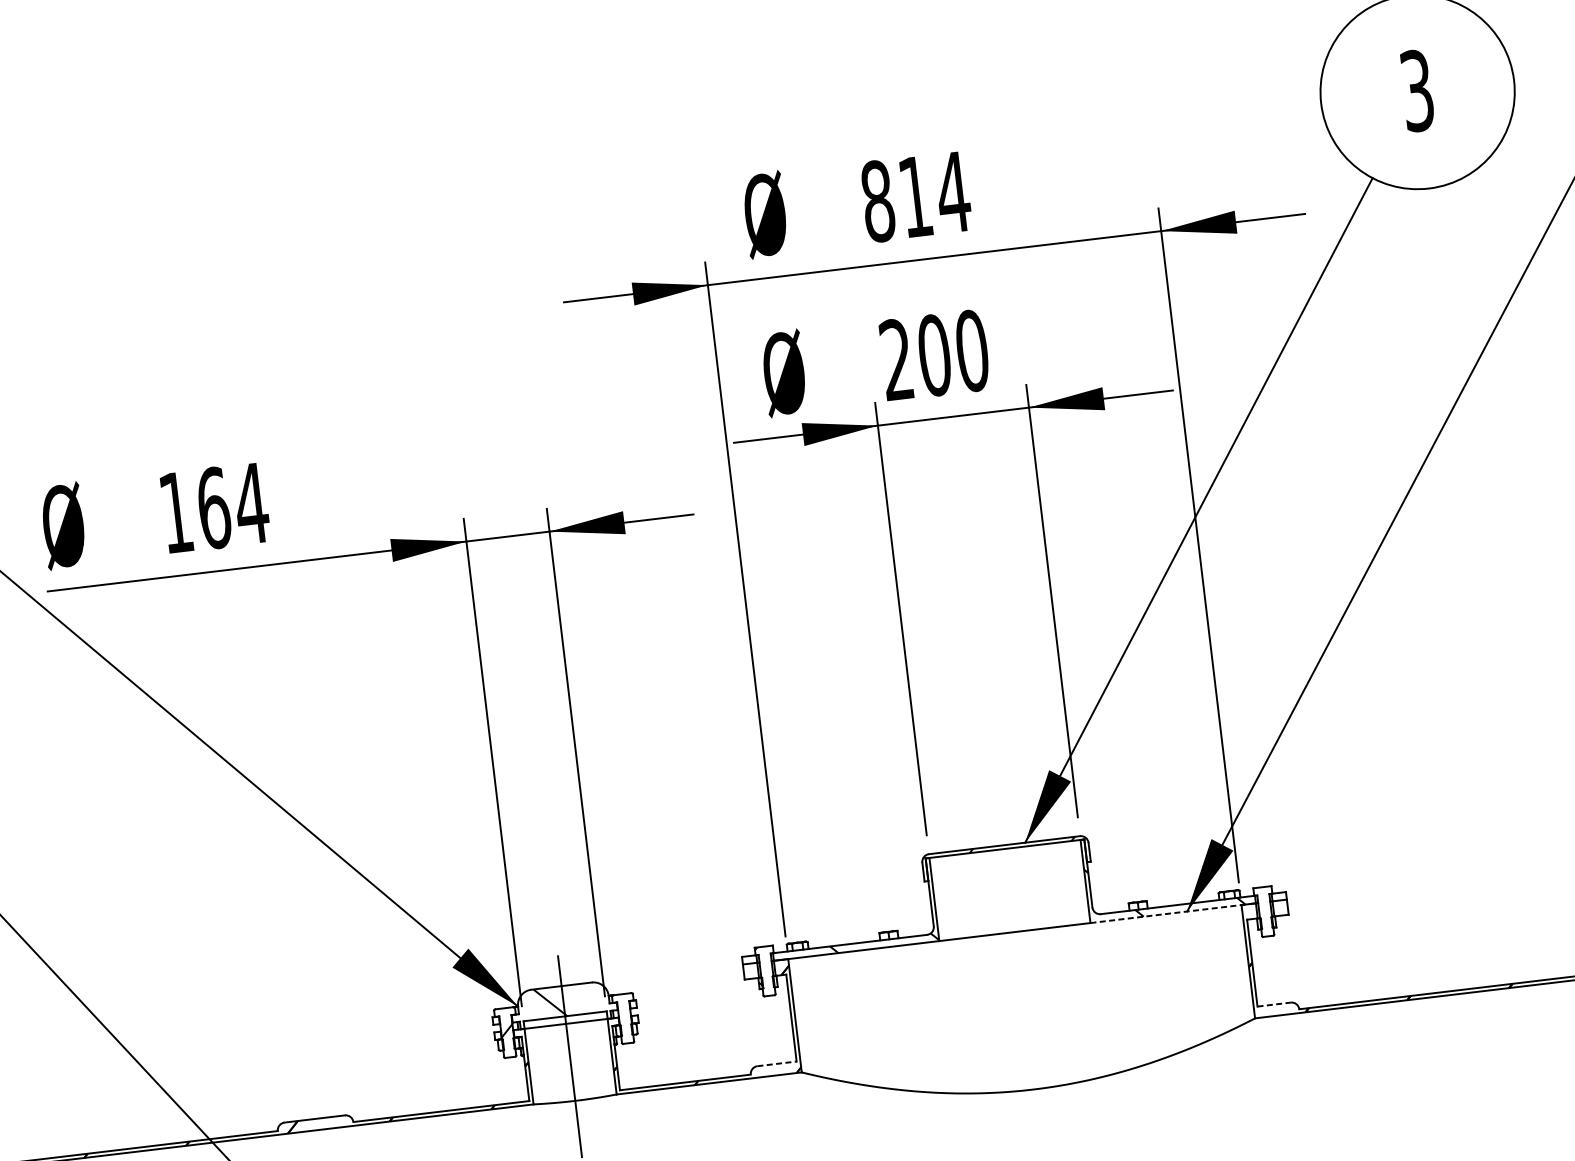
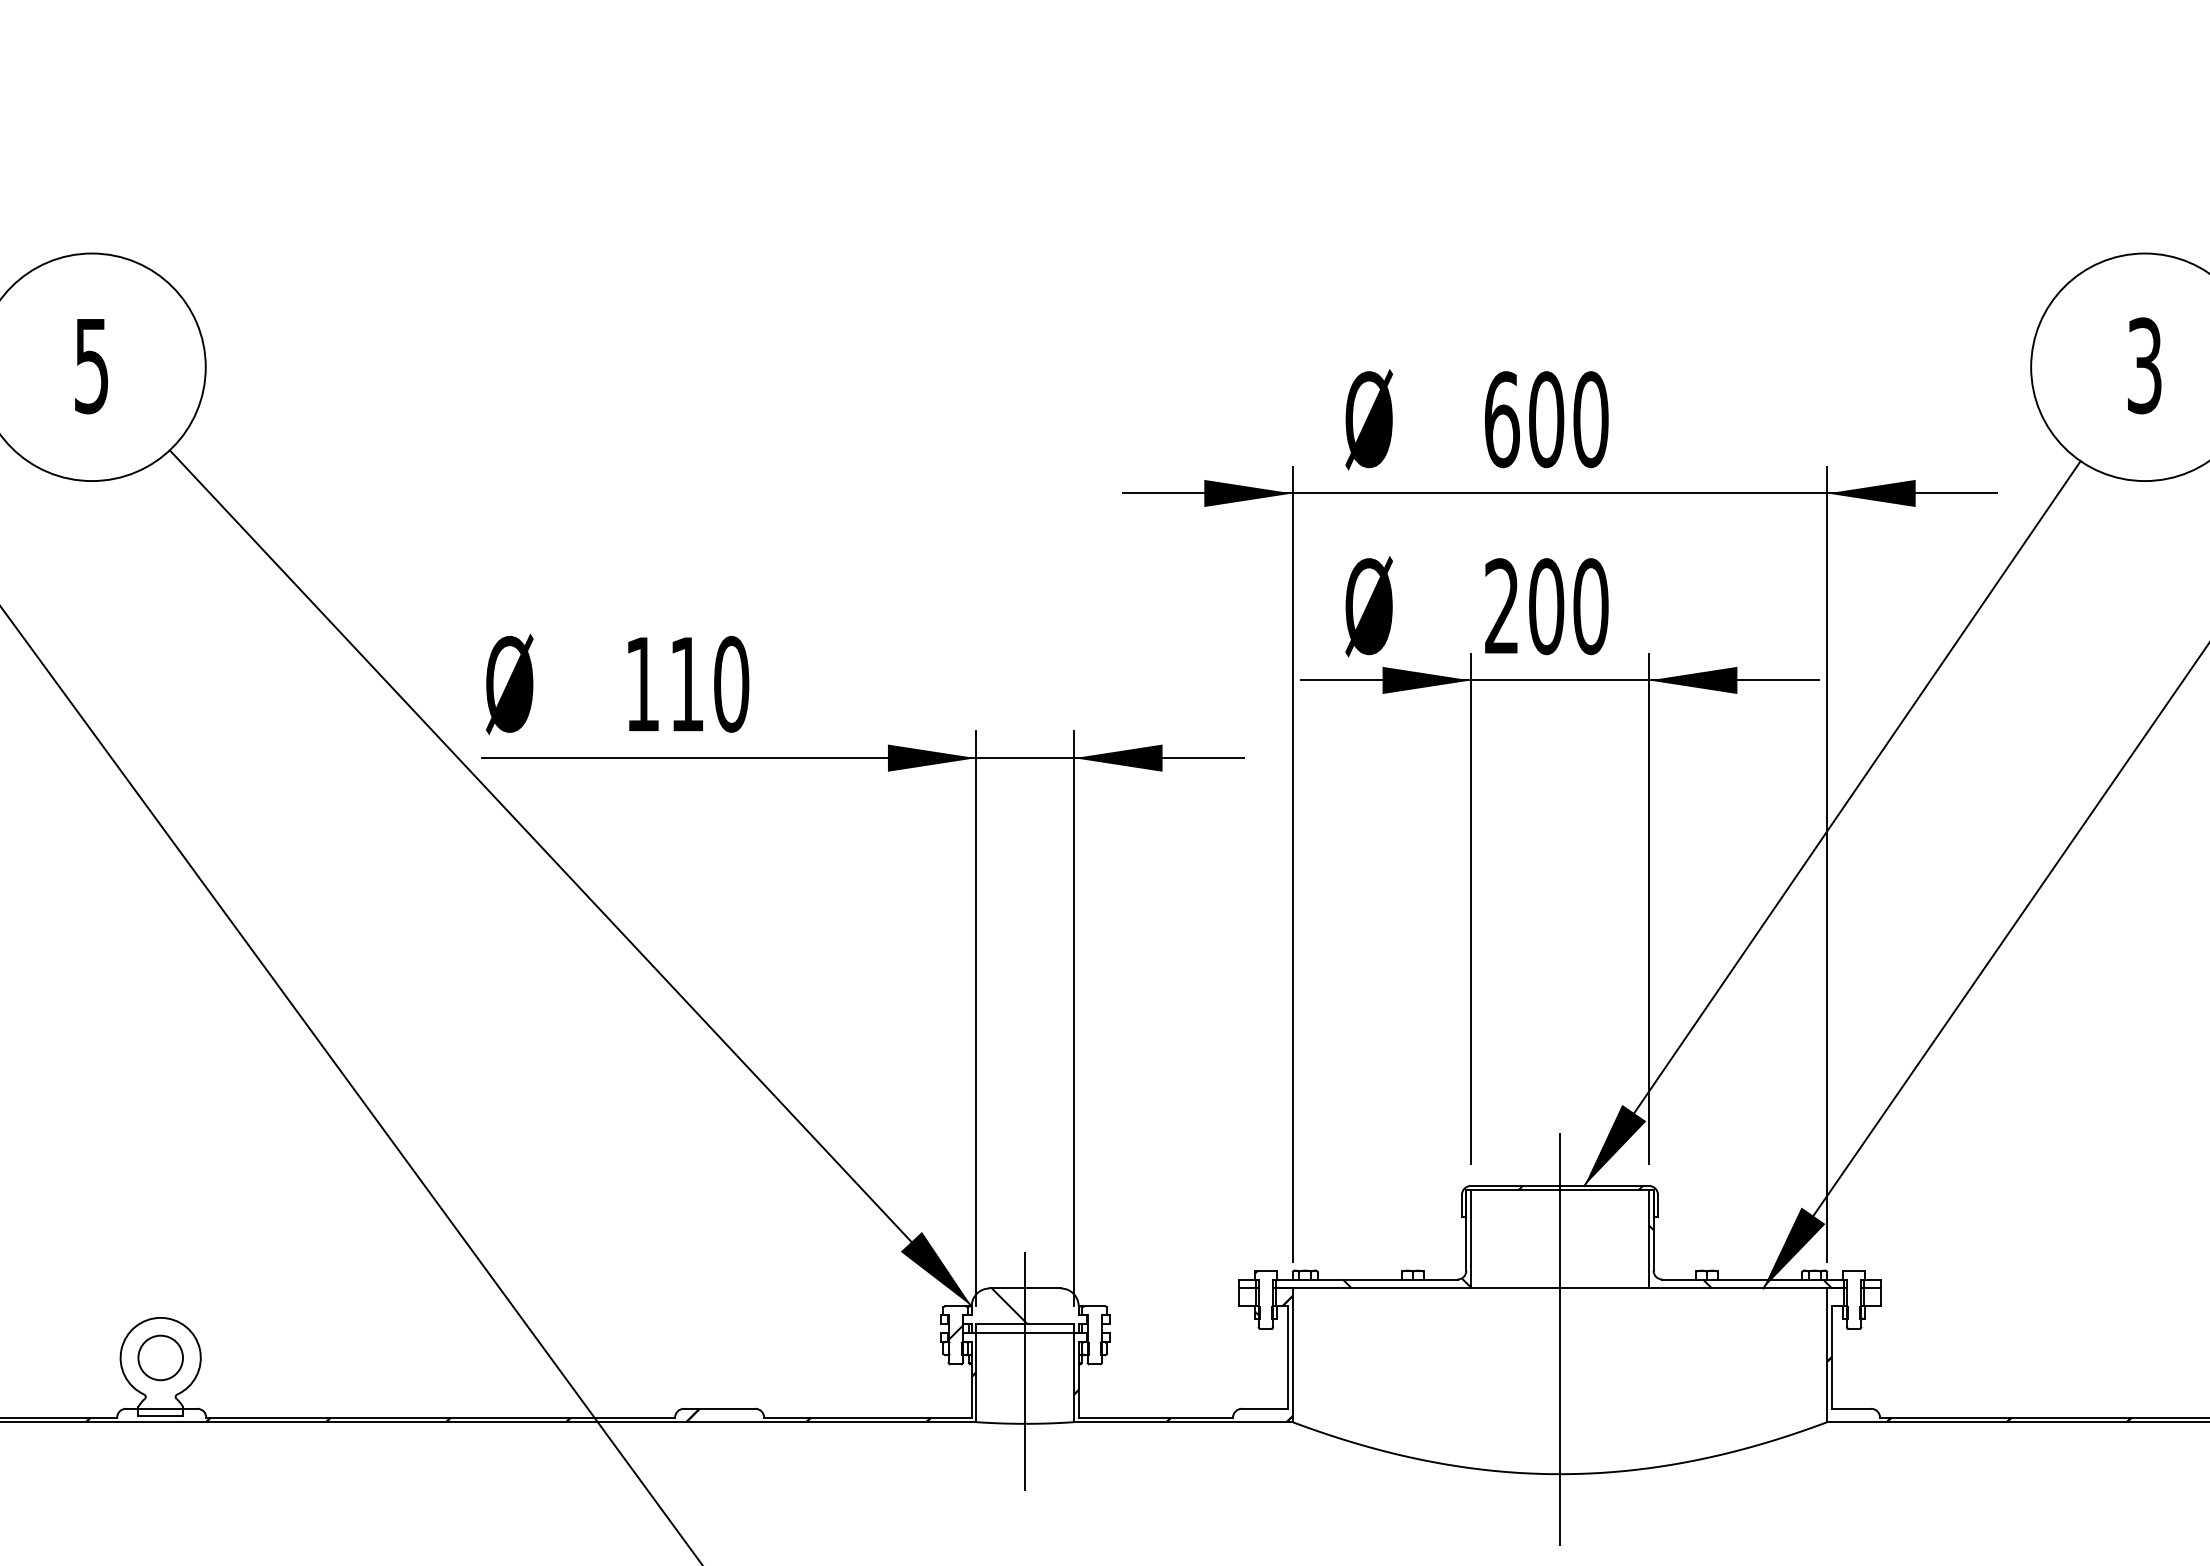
text: (915, 196) -> (1546, 419), 814 -> 600
text: (232, 505) -> (709, 683), 164 -> 110
line: (1173, 913) -> (1746, 1288), dashed -> solid
line: (1019, 975) -> (1559, 1339), added
line: (1274, 1004) -> (1851, 1408), dashed -> solid
line: (777, 1063) -> (1265, 1408), dashed -> solid

